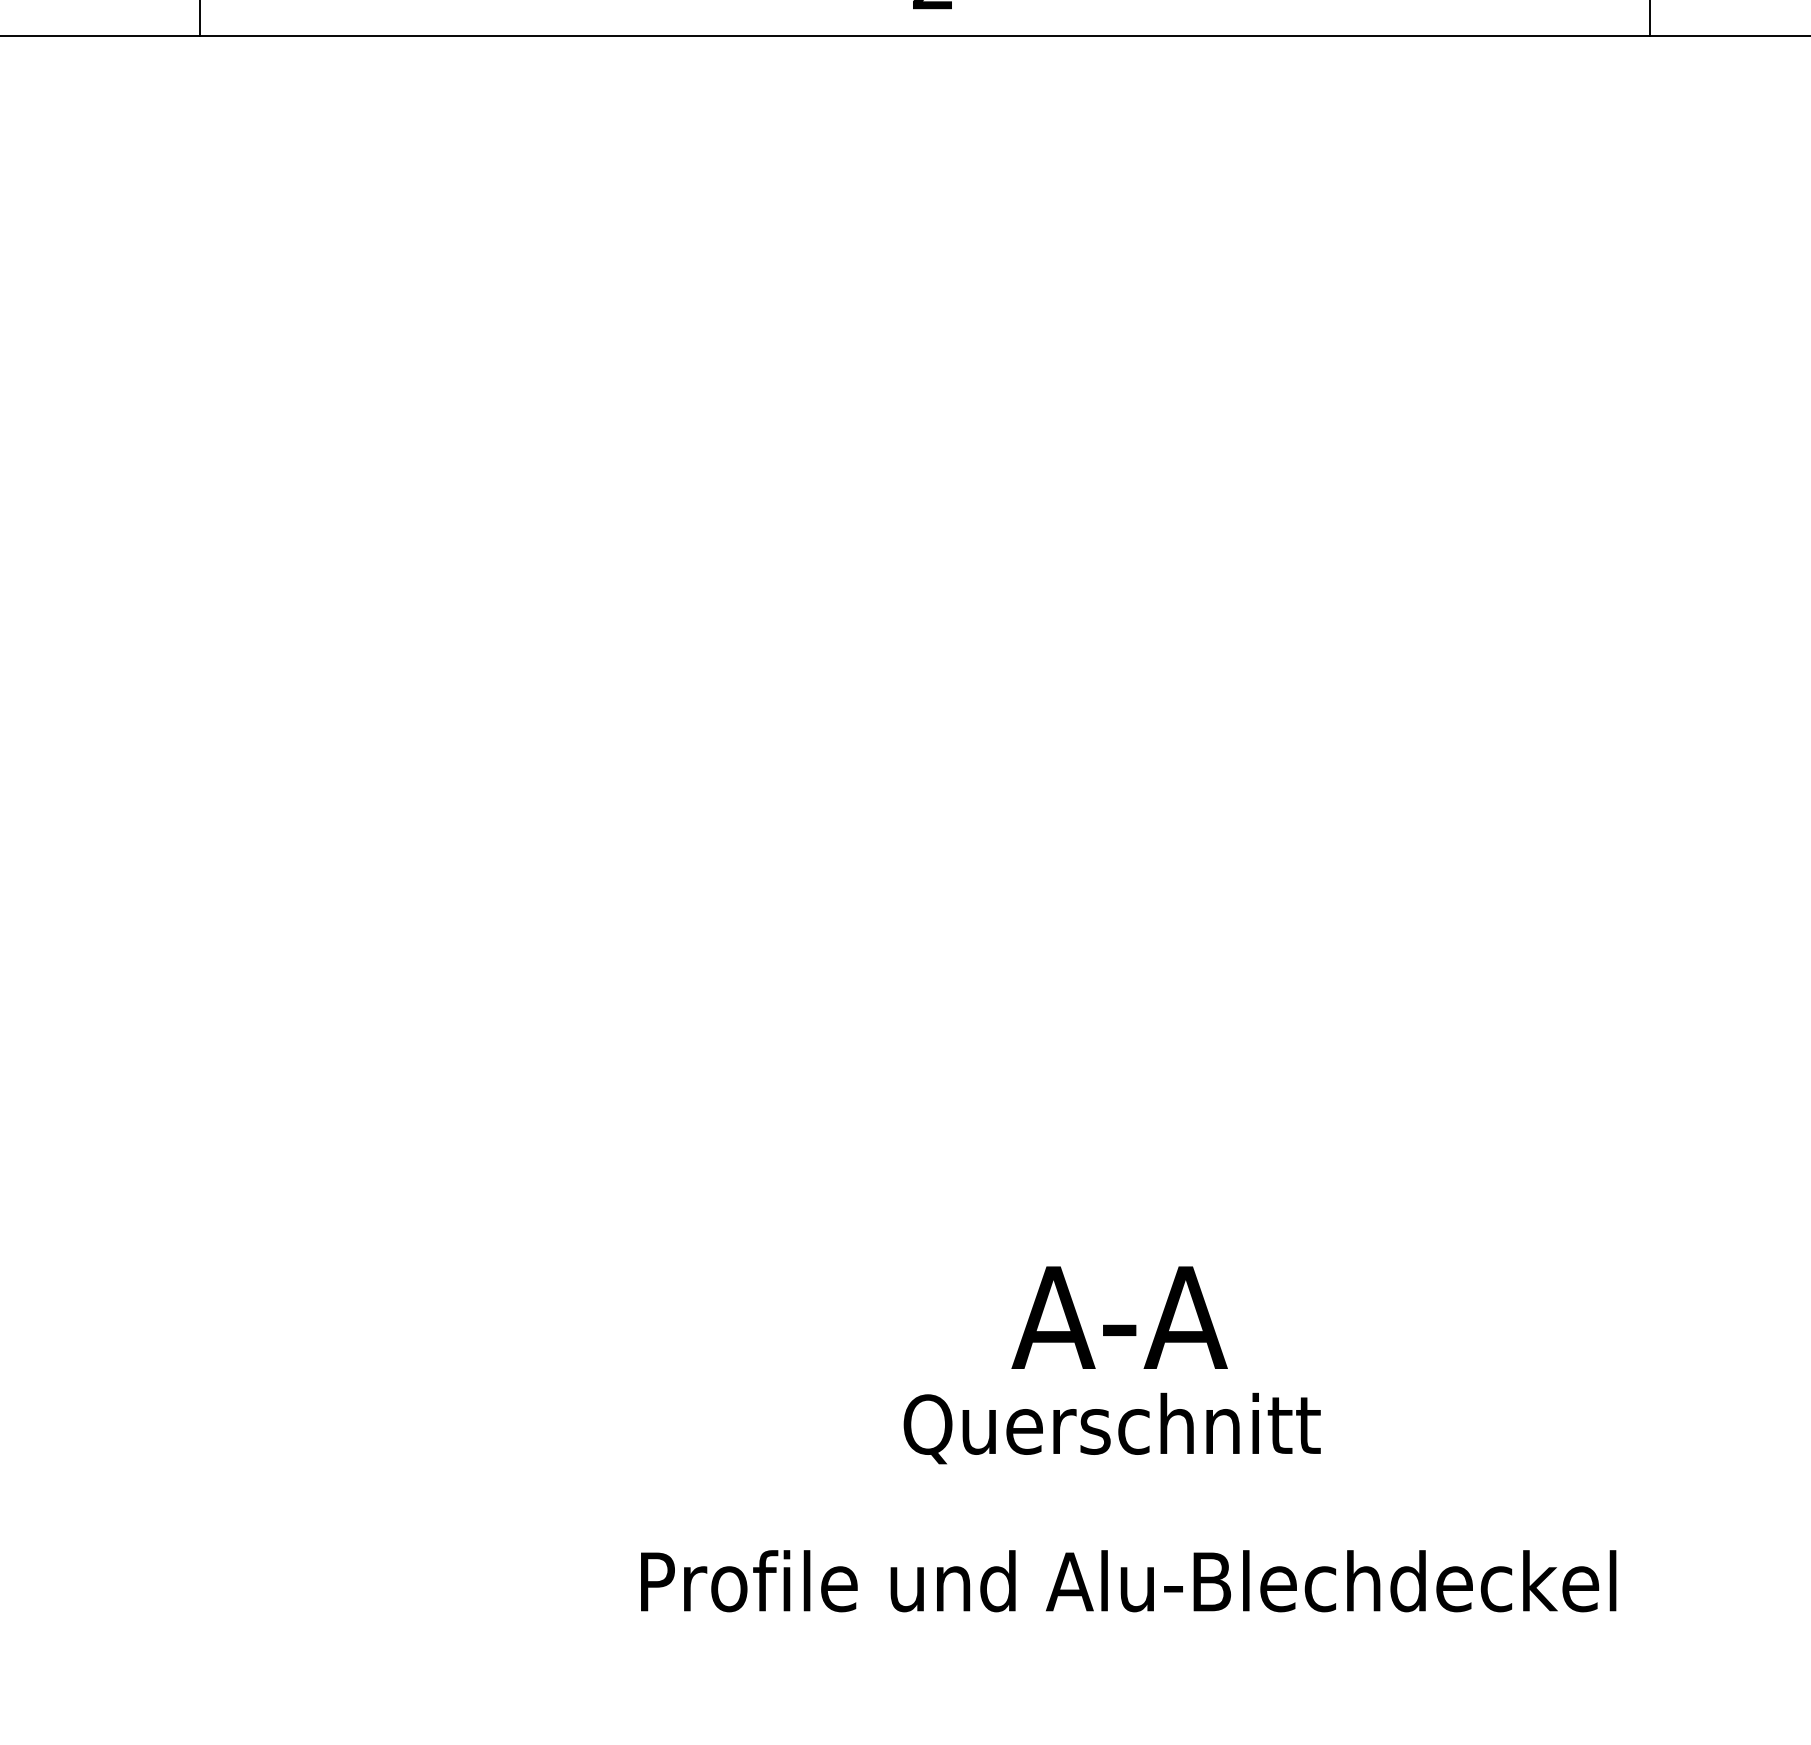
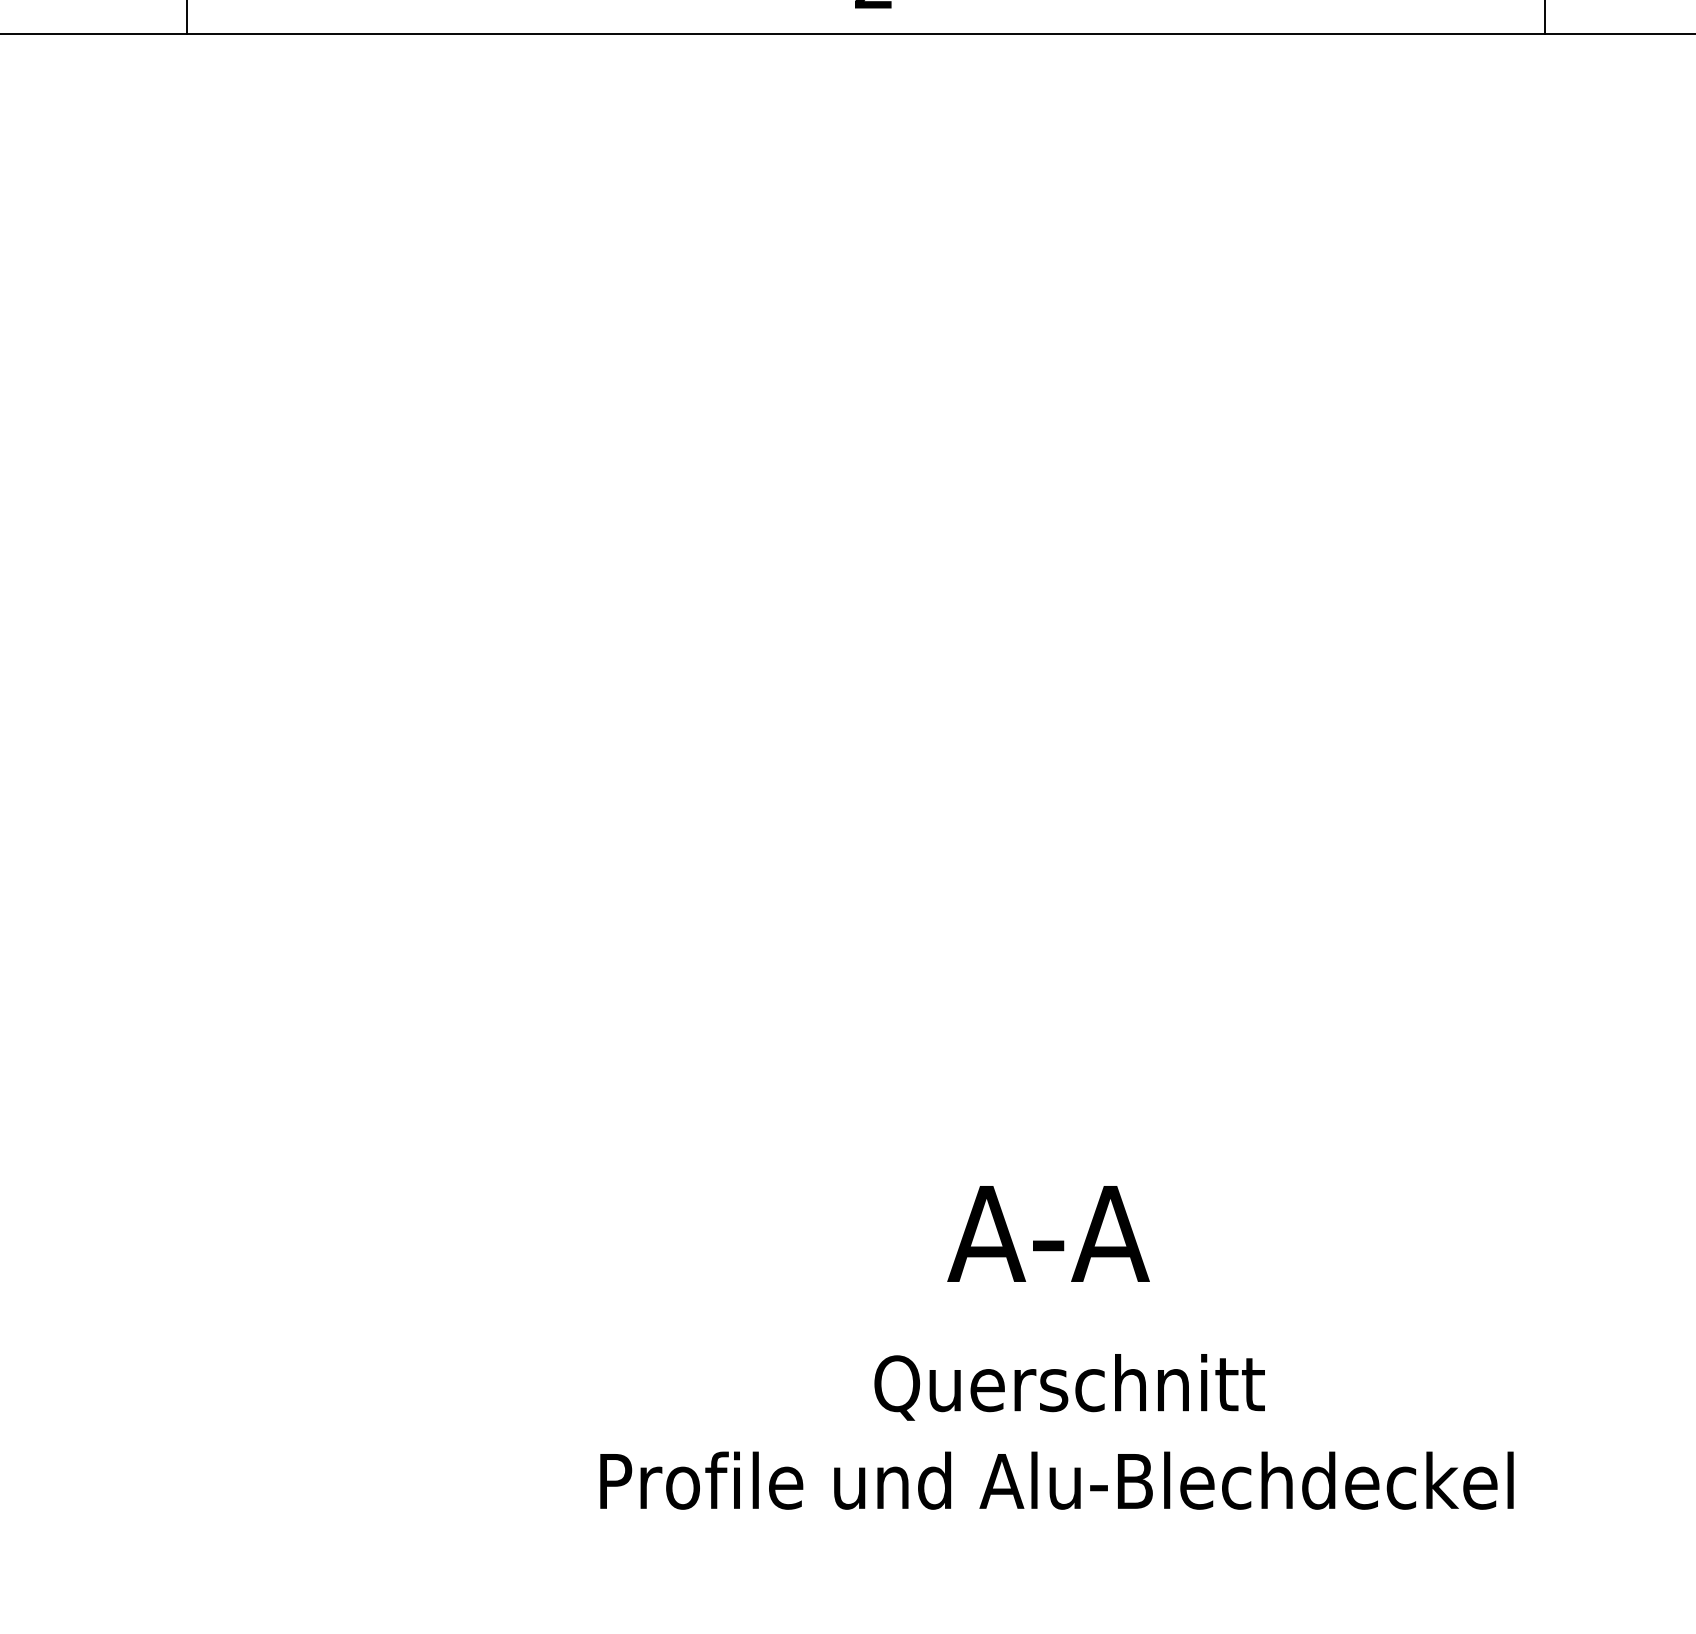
text: (1111, 1428) -> (1069, 1387), moved

